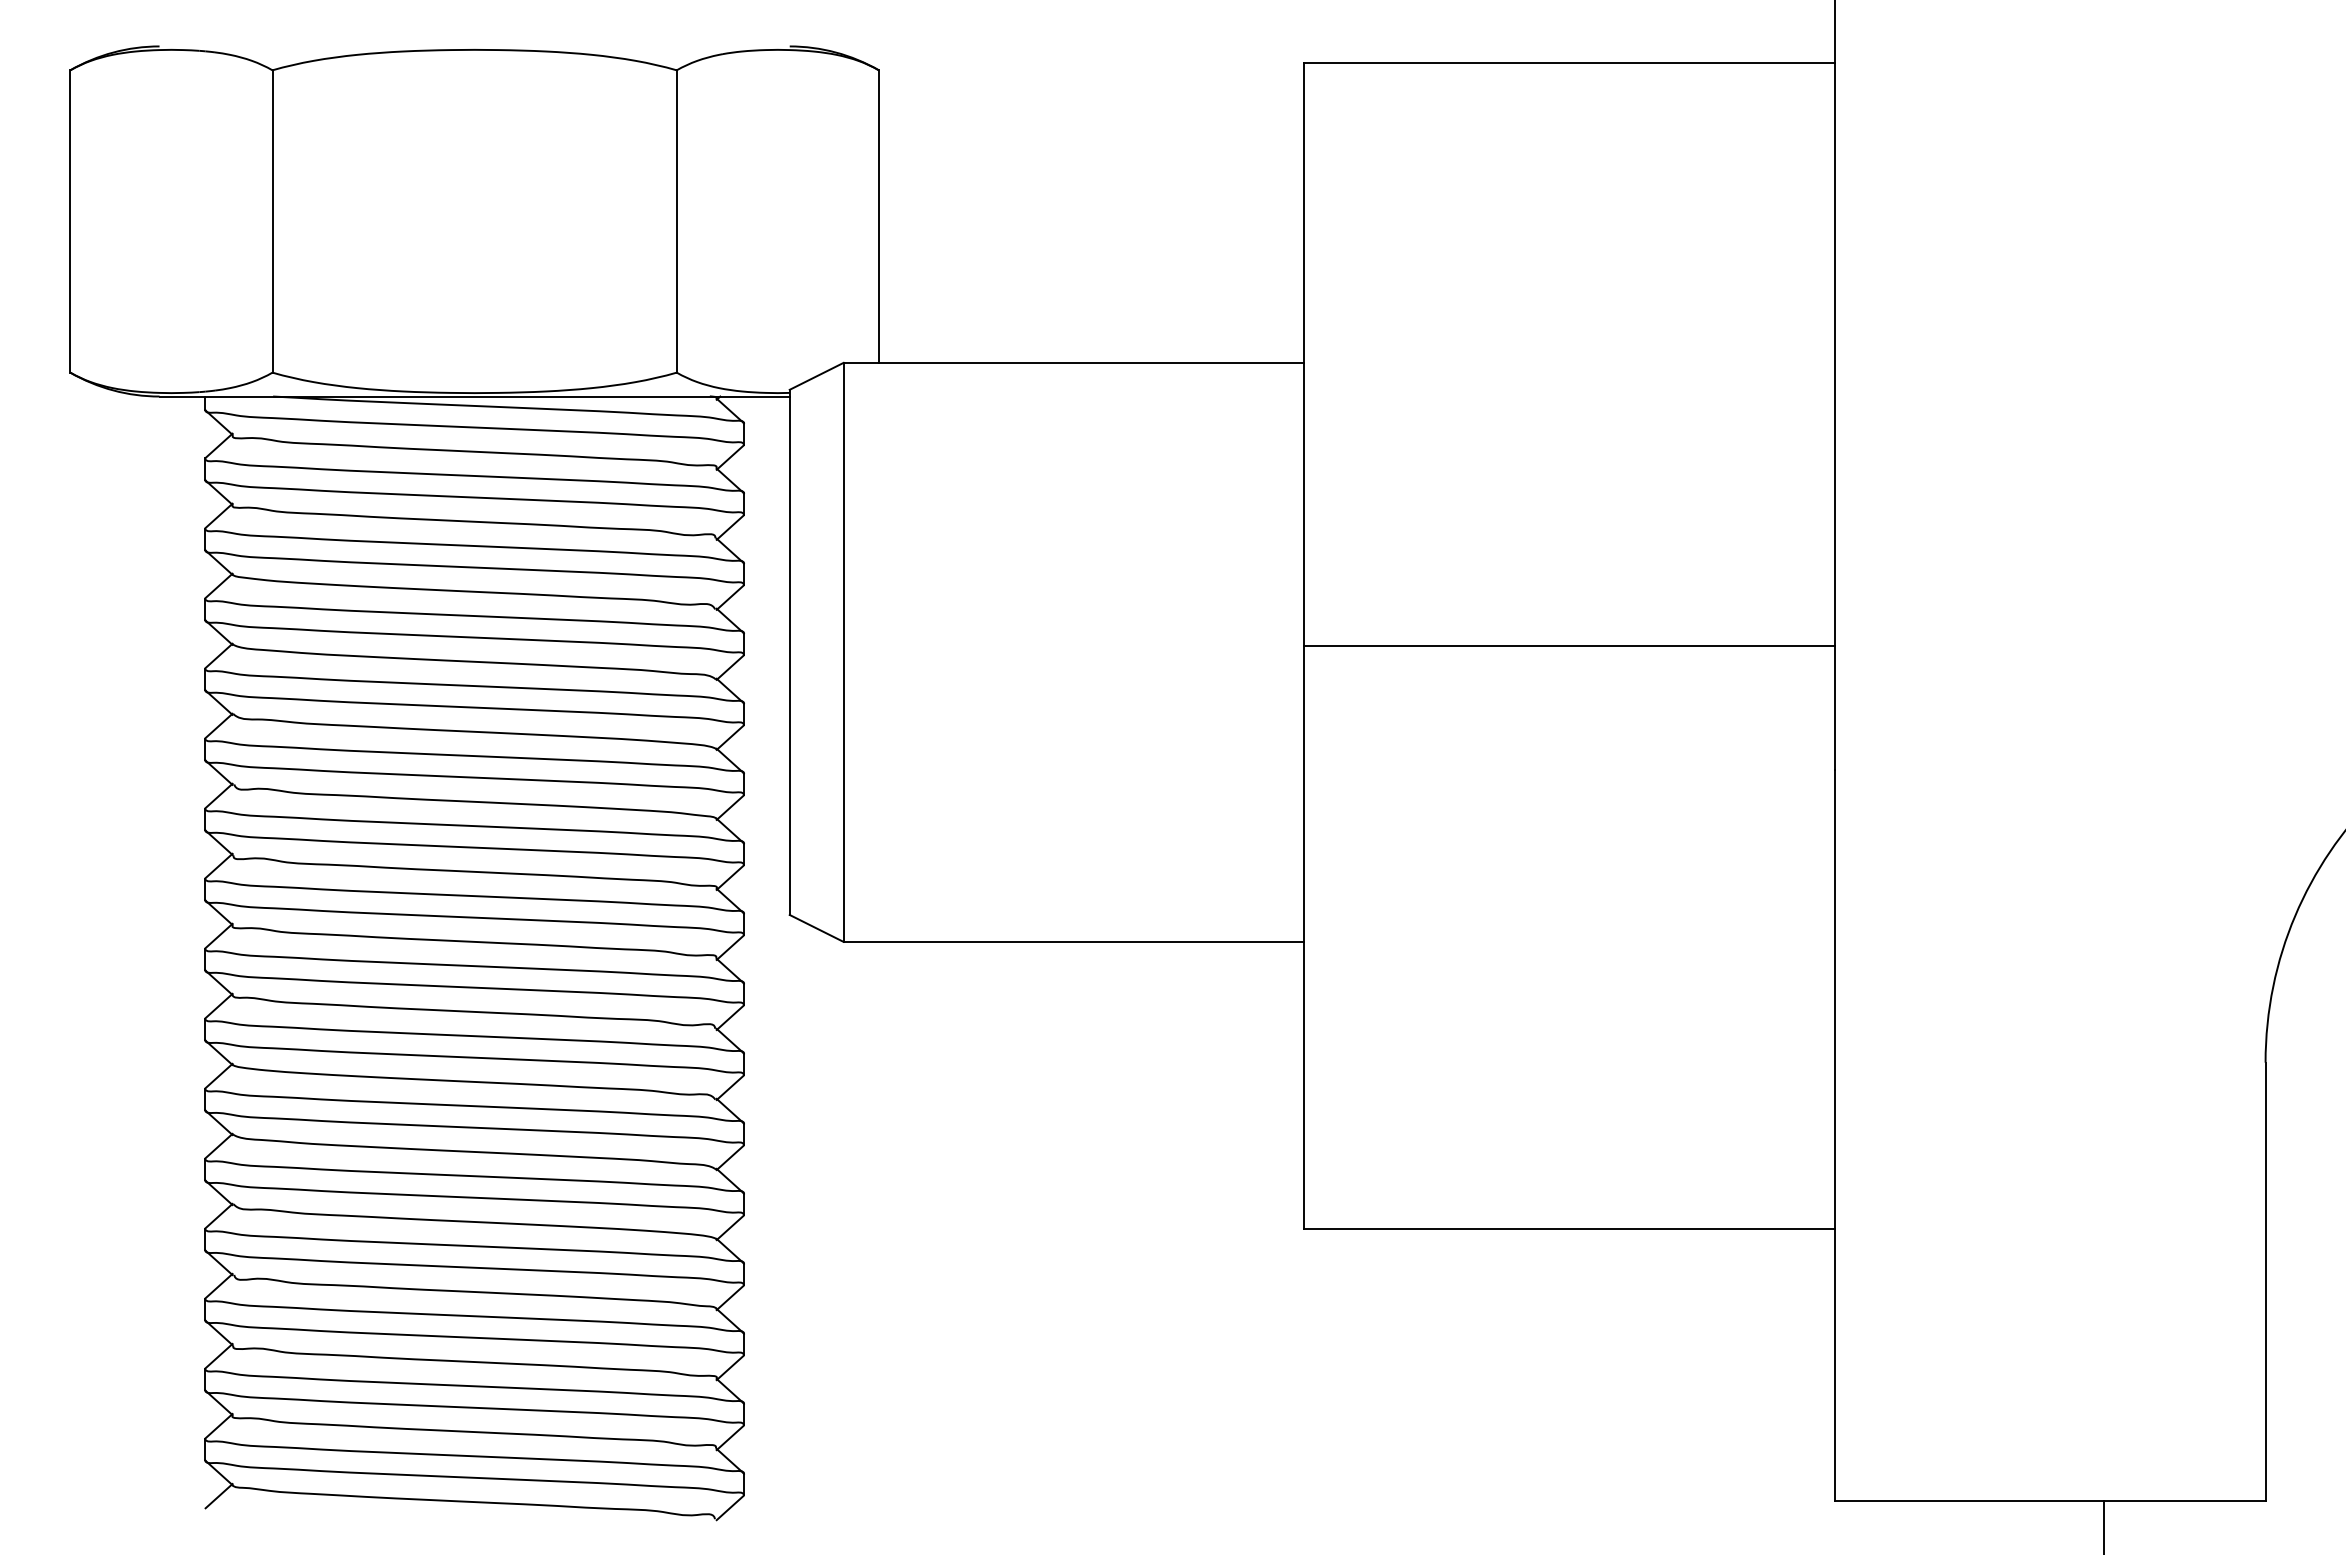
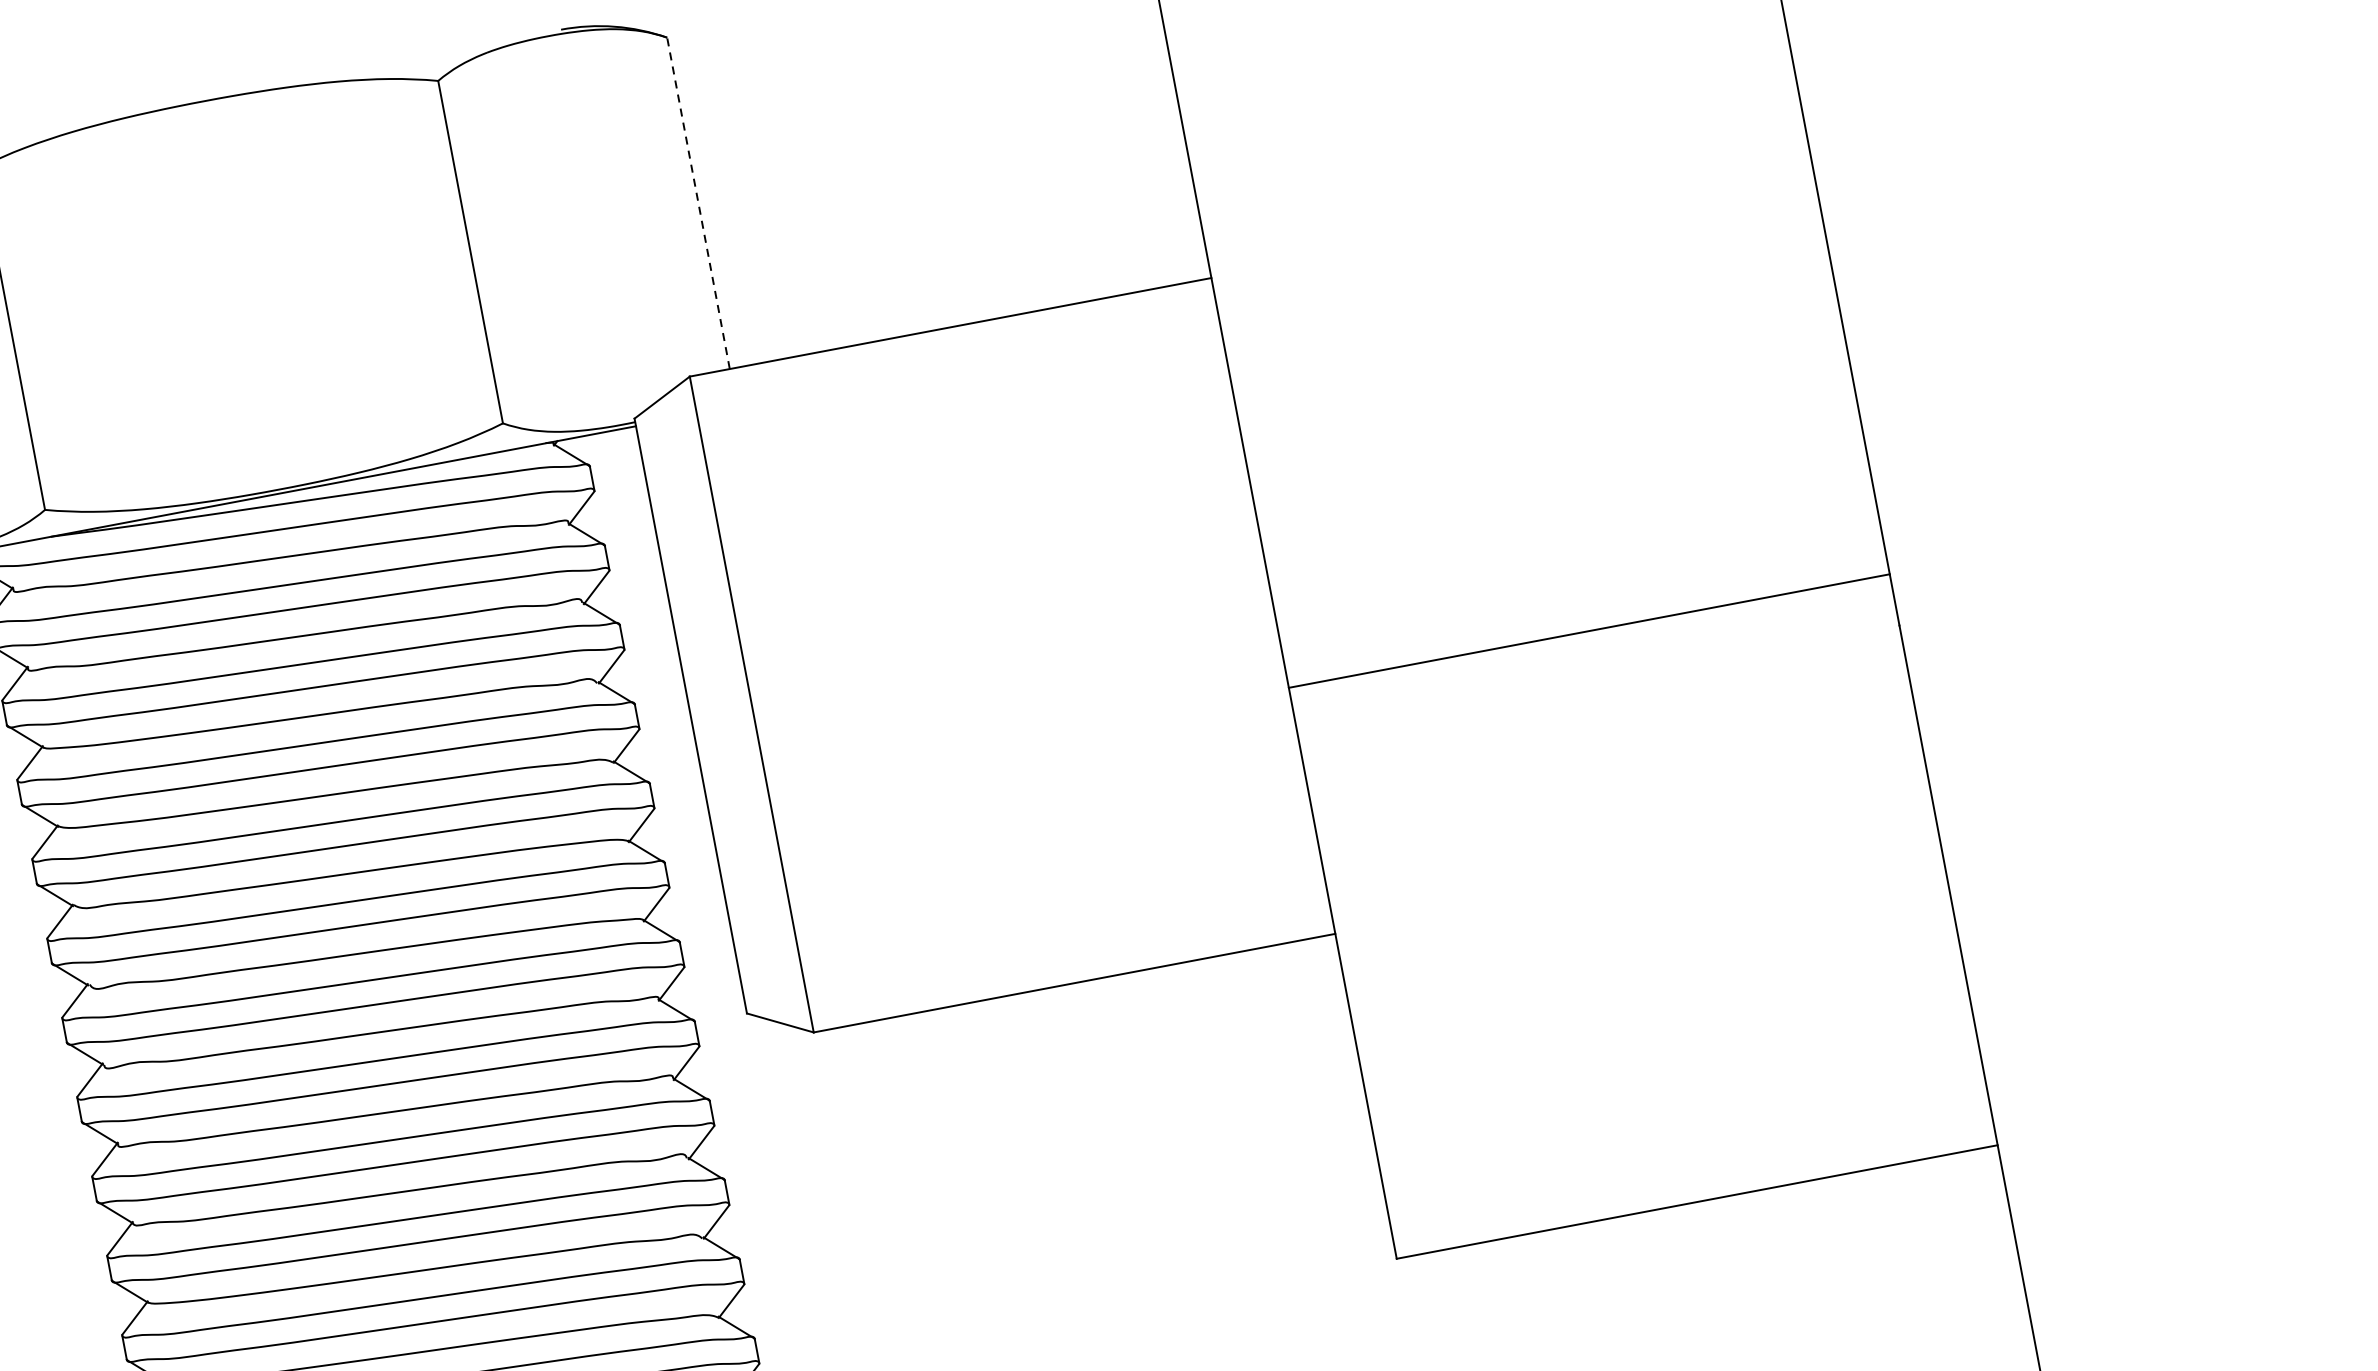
line: (878, 216) -> (698, 203), solid -> dashed
line: (1569, 645) -> (1589, 630), moved

